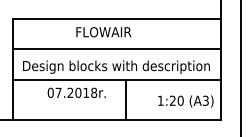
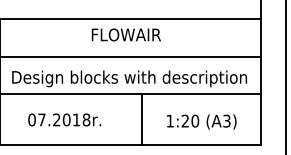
text: (103, 32) -> (125, 35), moved
text: (76, 92) -> (64, 119), moved
text: (185, 101) -> (201, 121), moved

